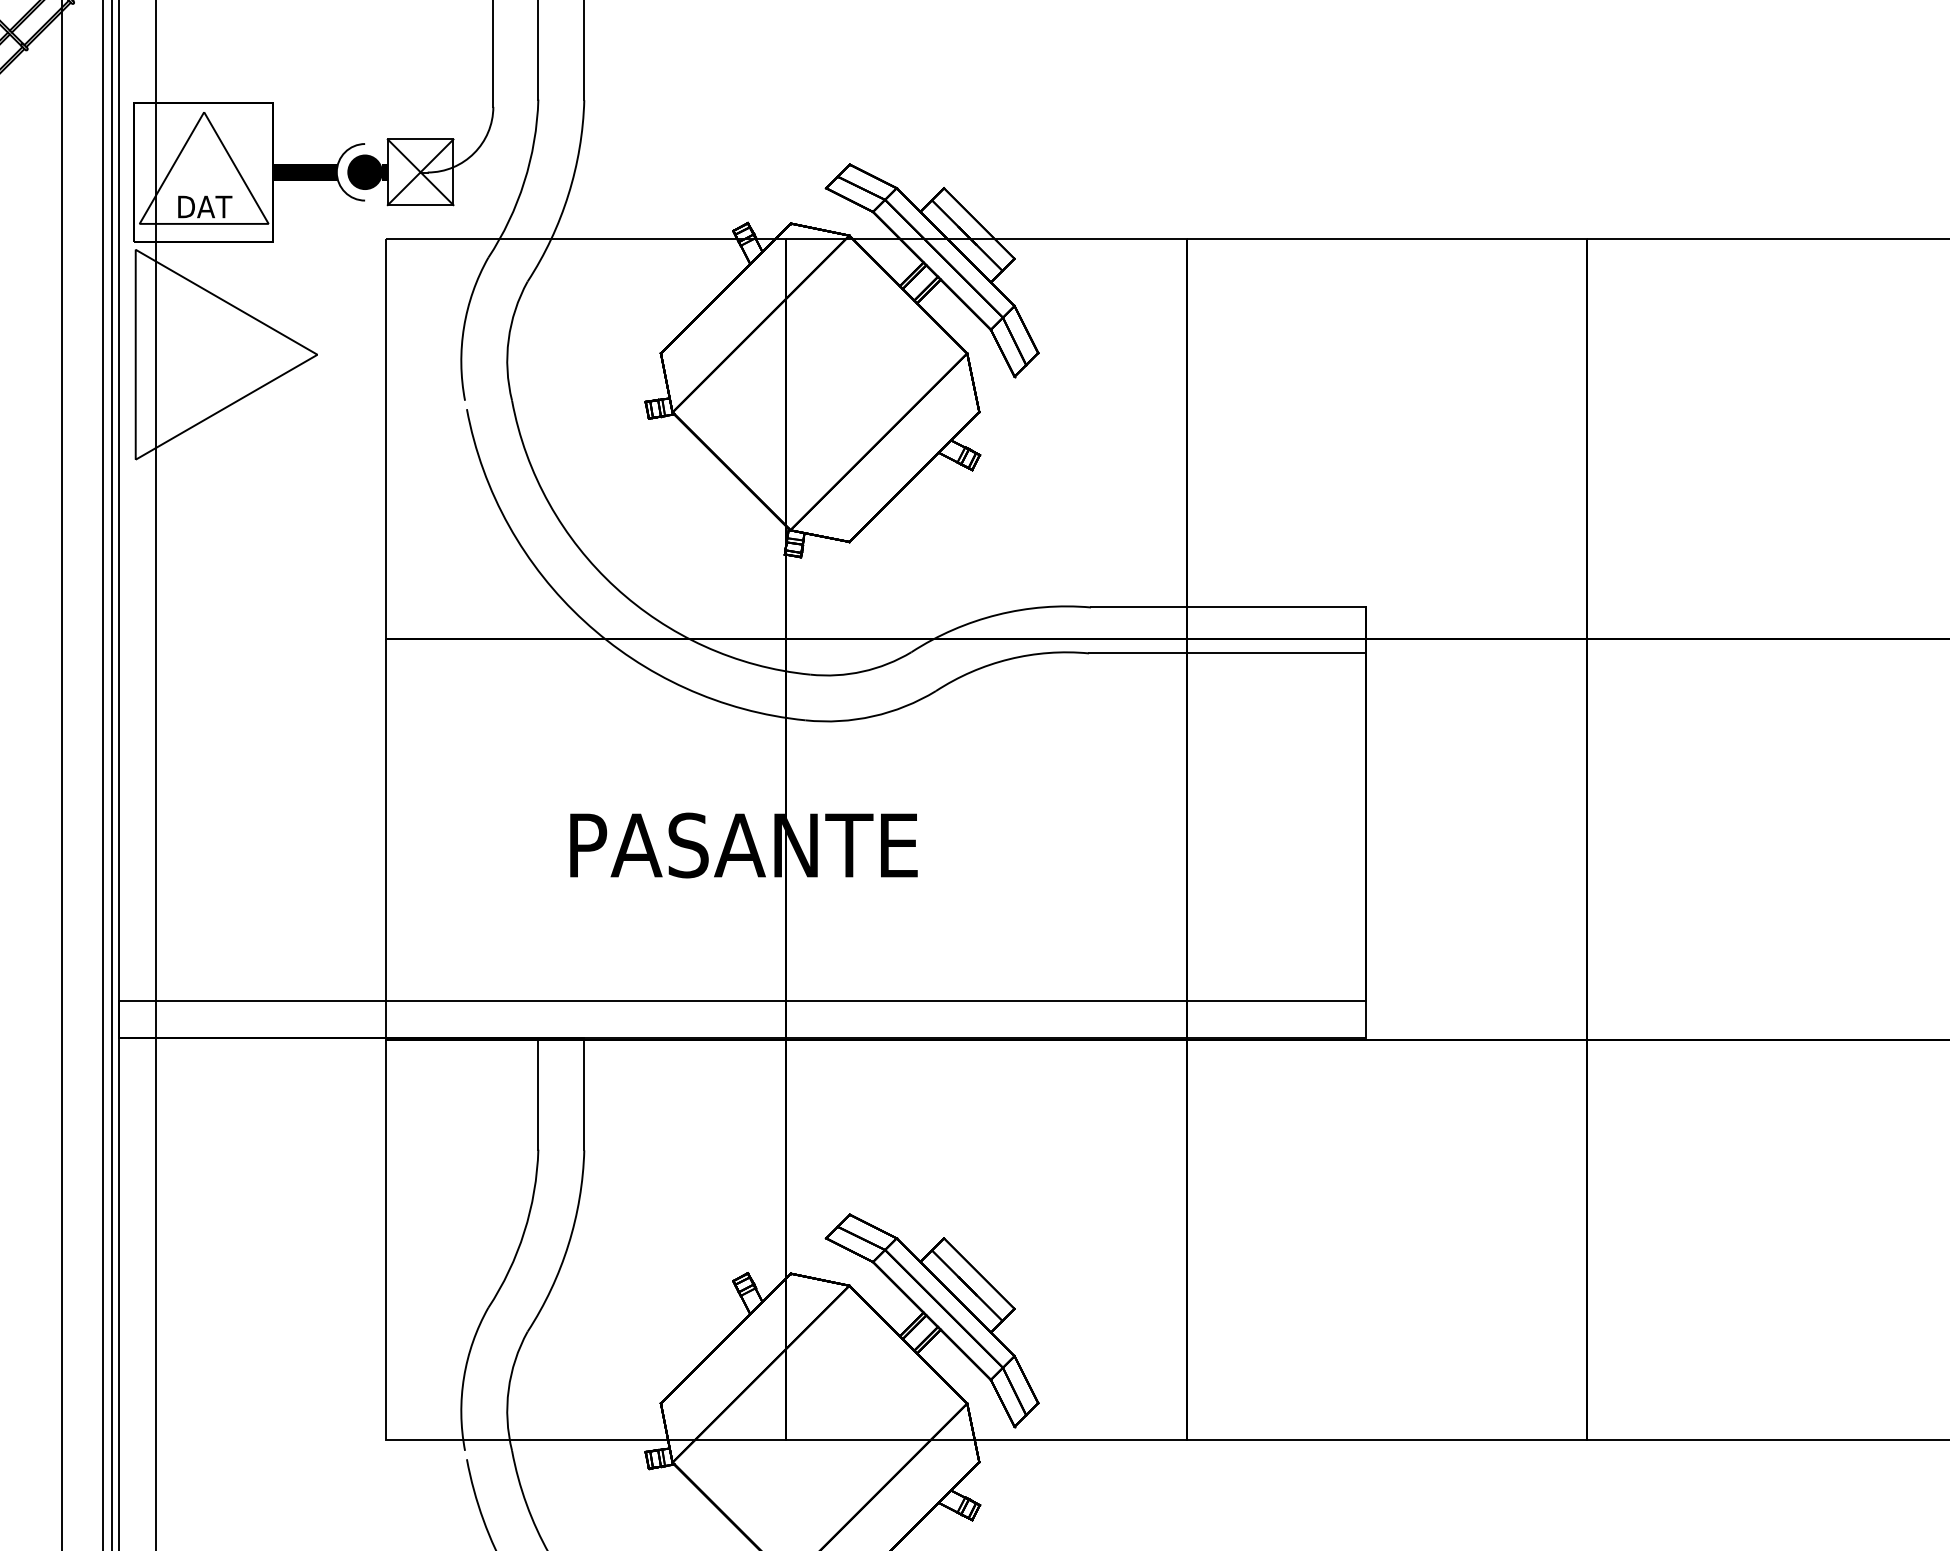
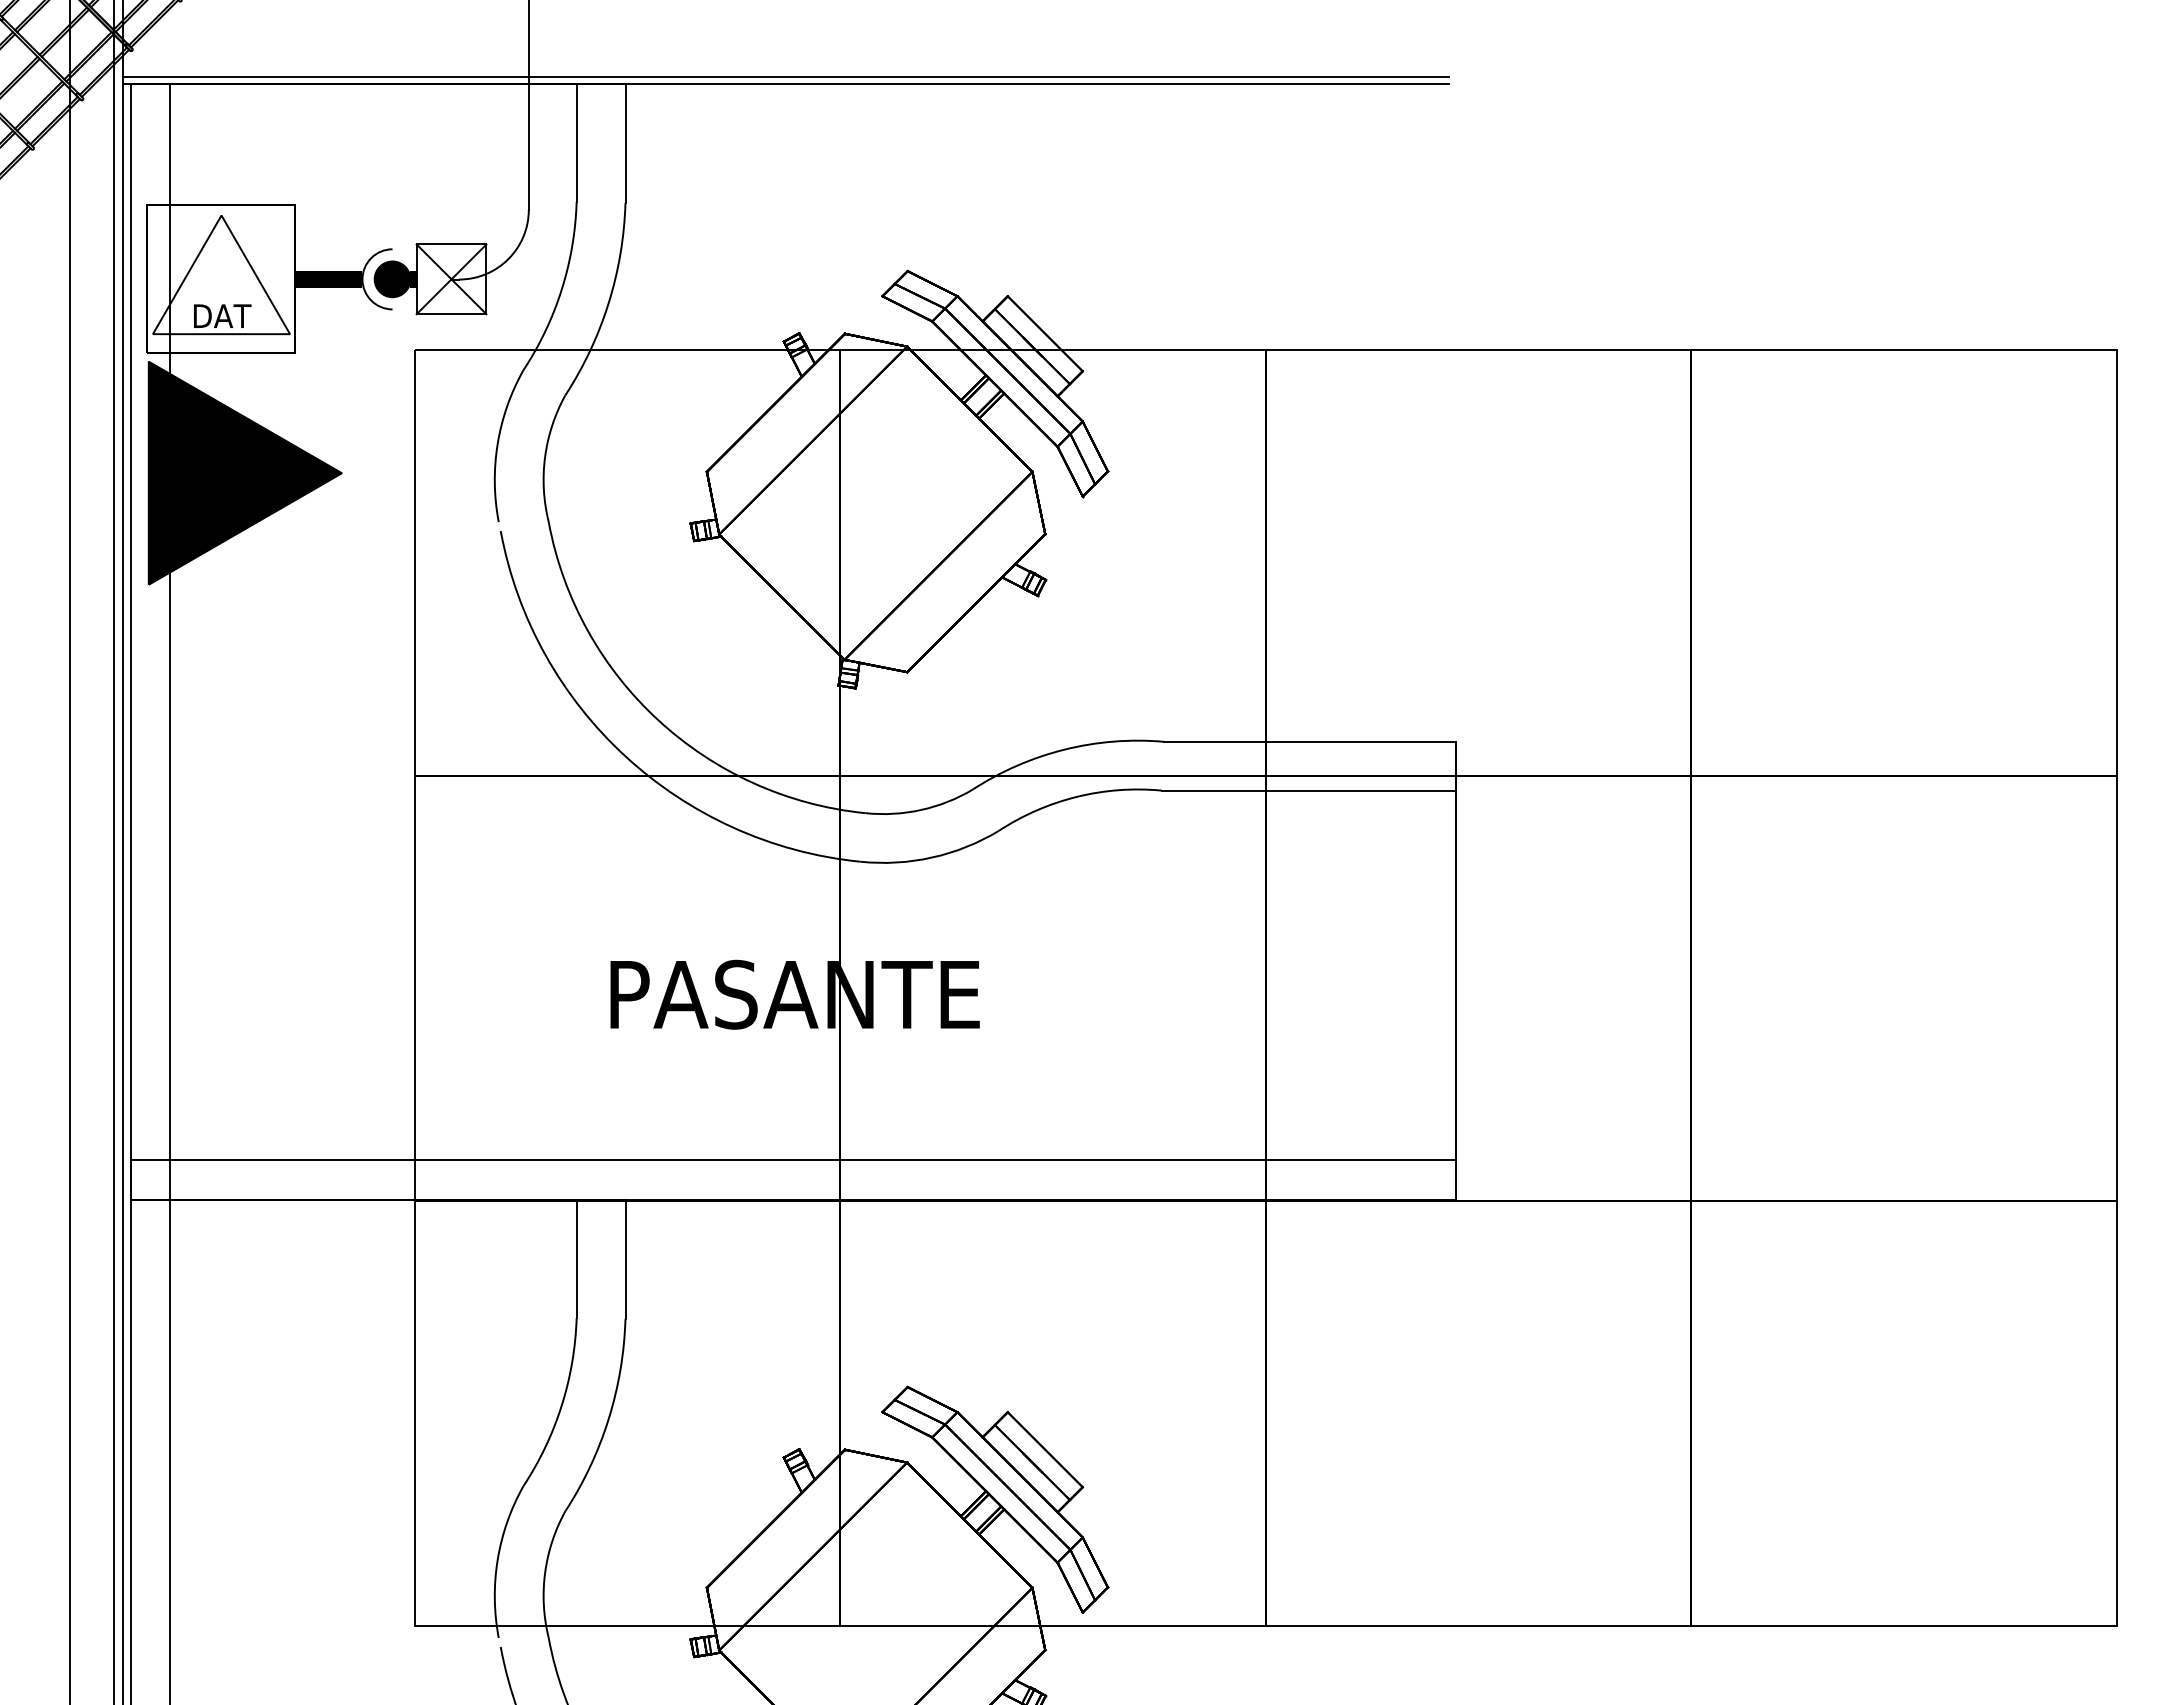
fill: (225, 354) -> (244, 472), added

